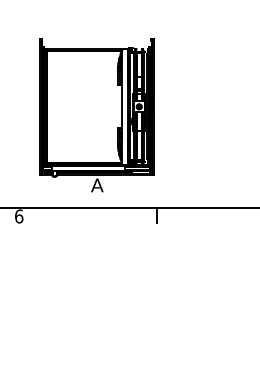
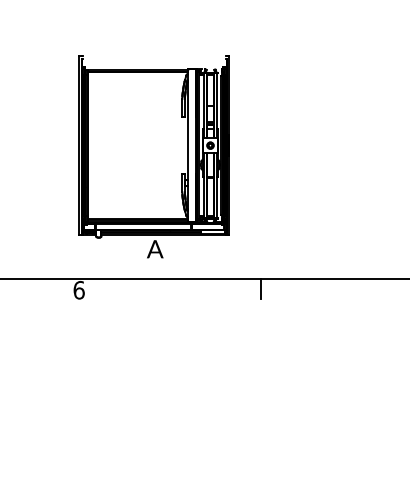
part: (96, 115) -> (153, 156), moved

